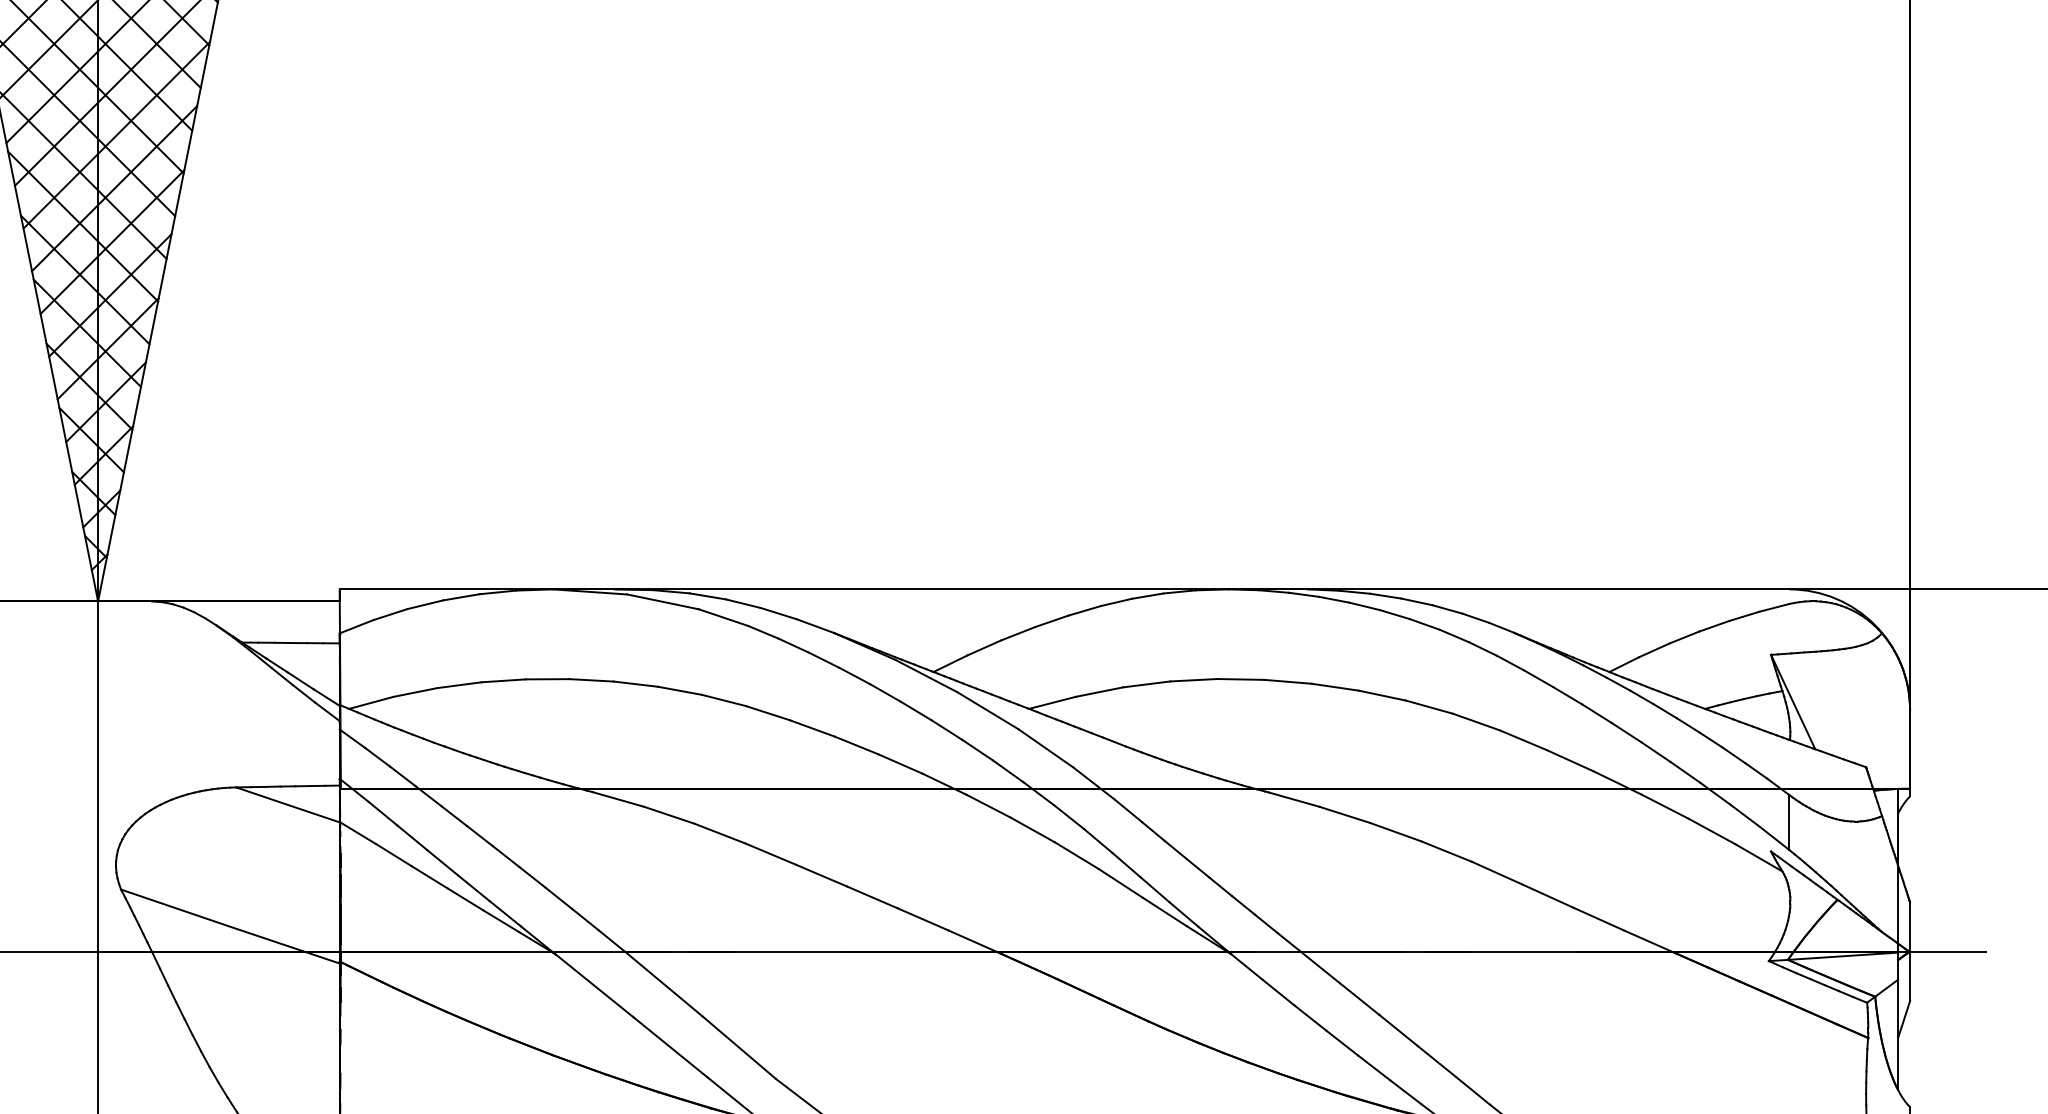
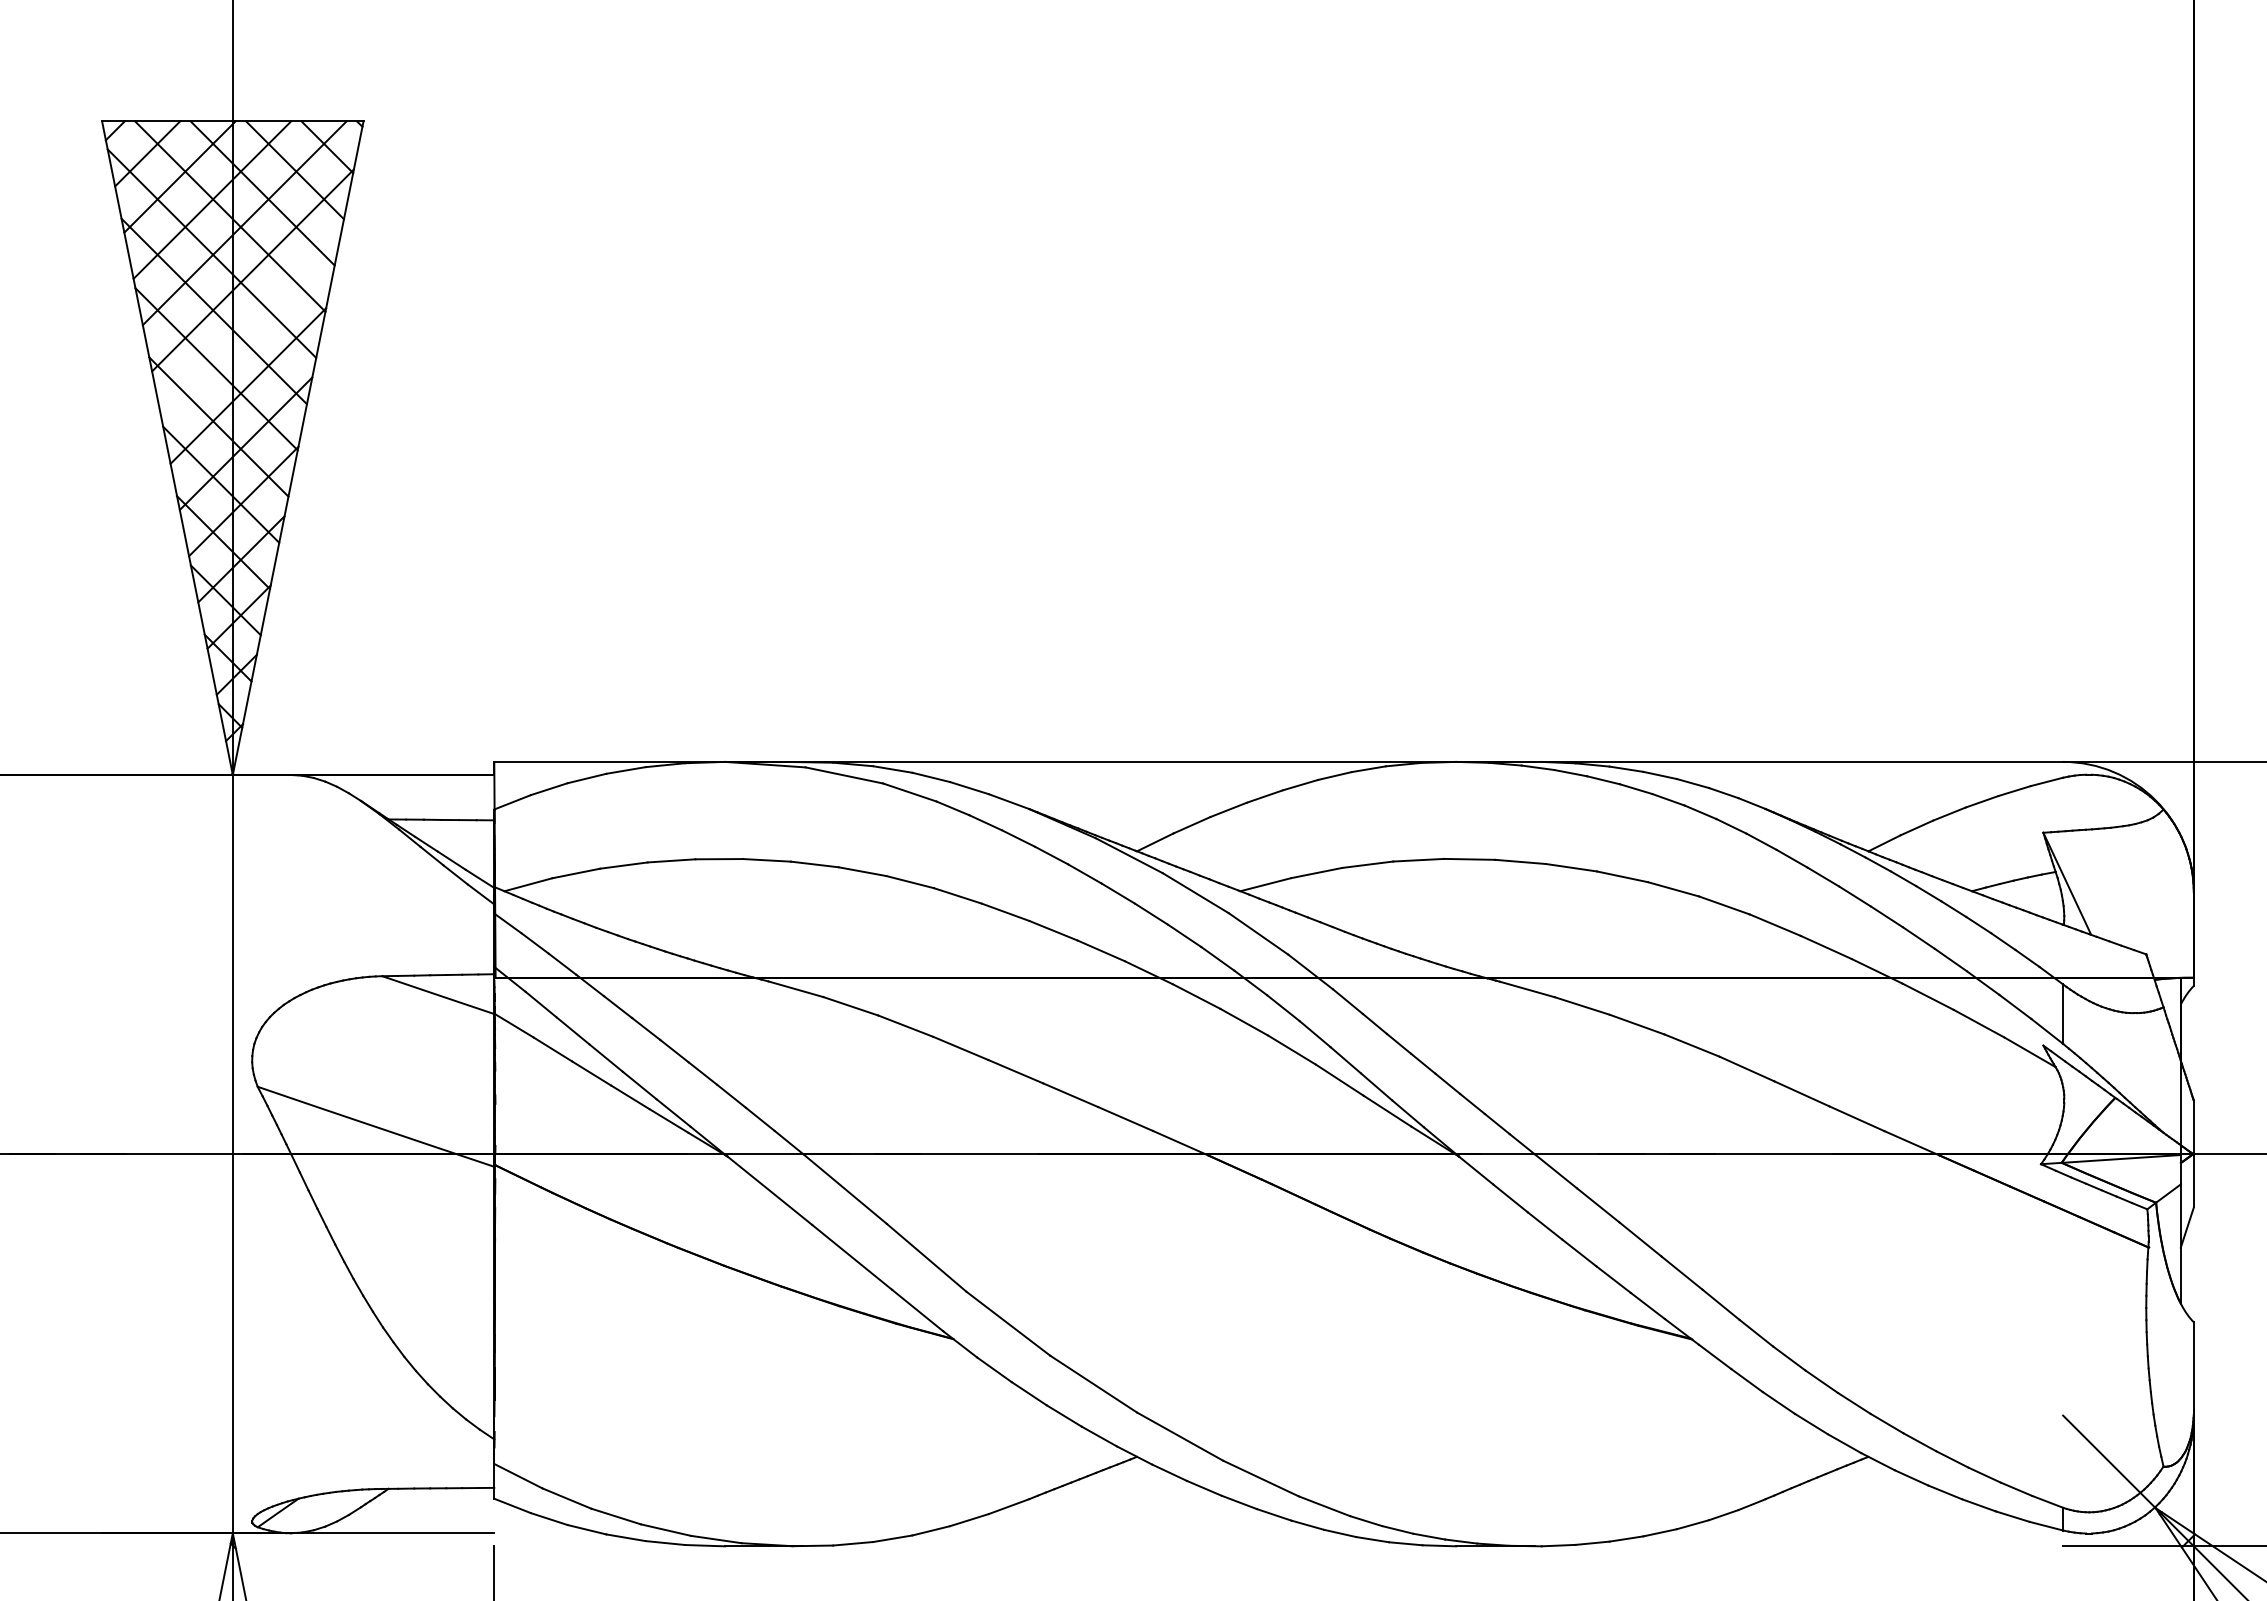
line: (114, 188) -> (250, 327), removed

